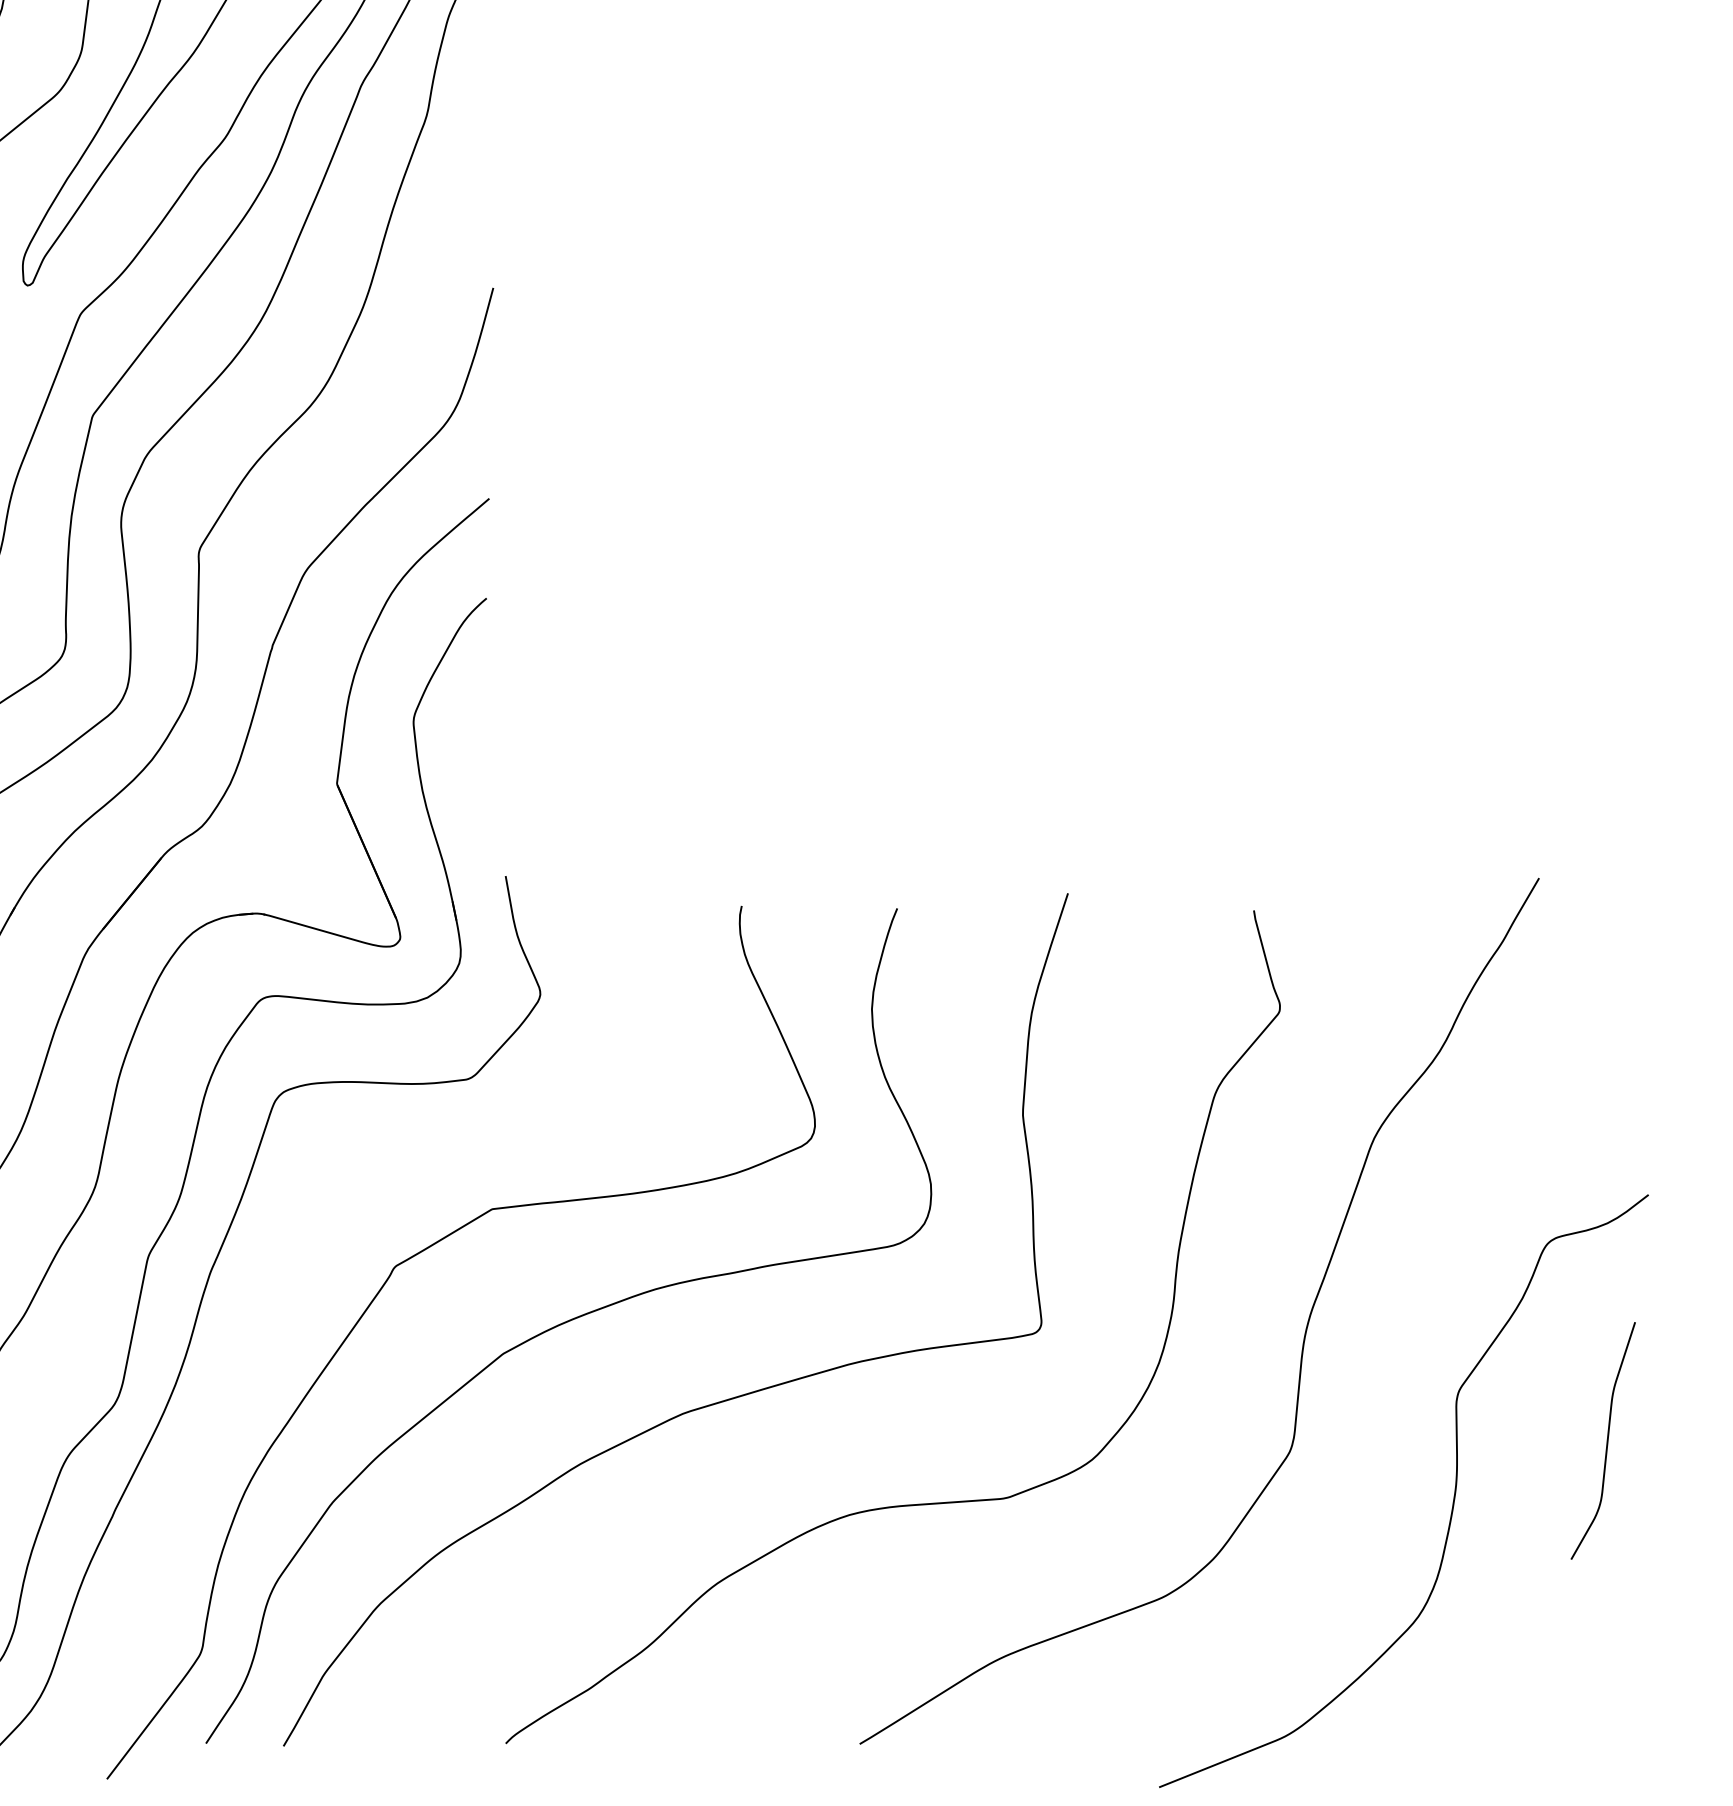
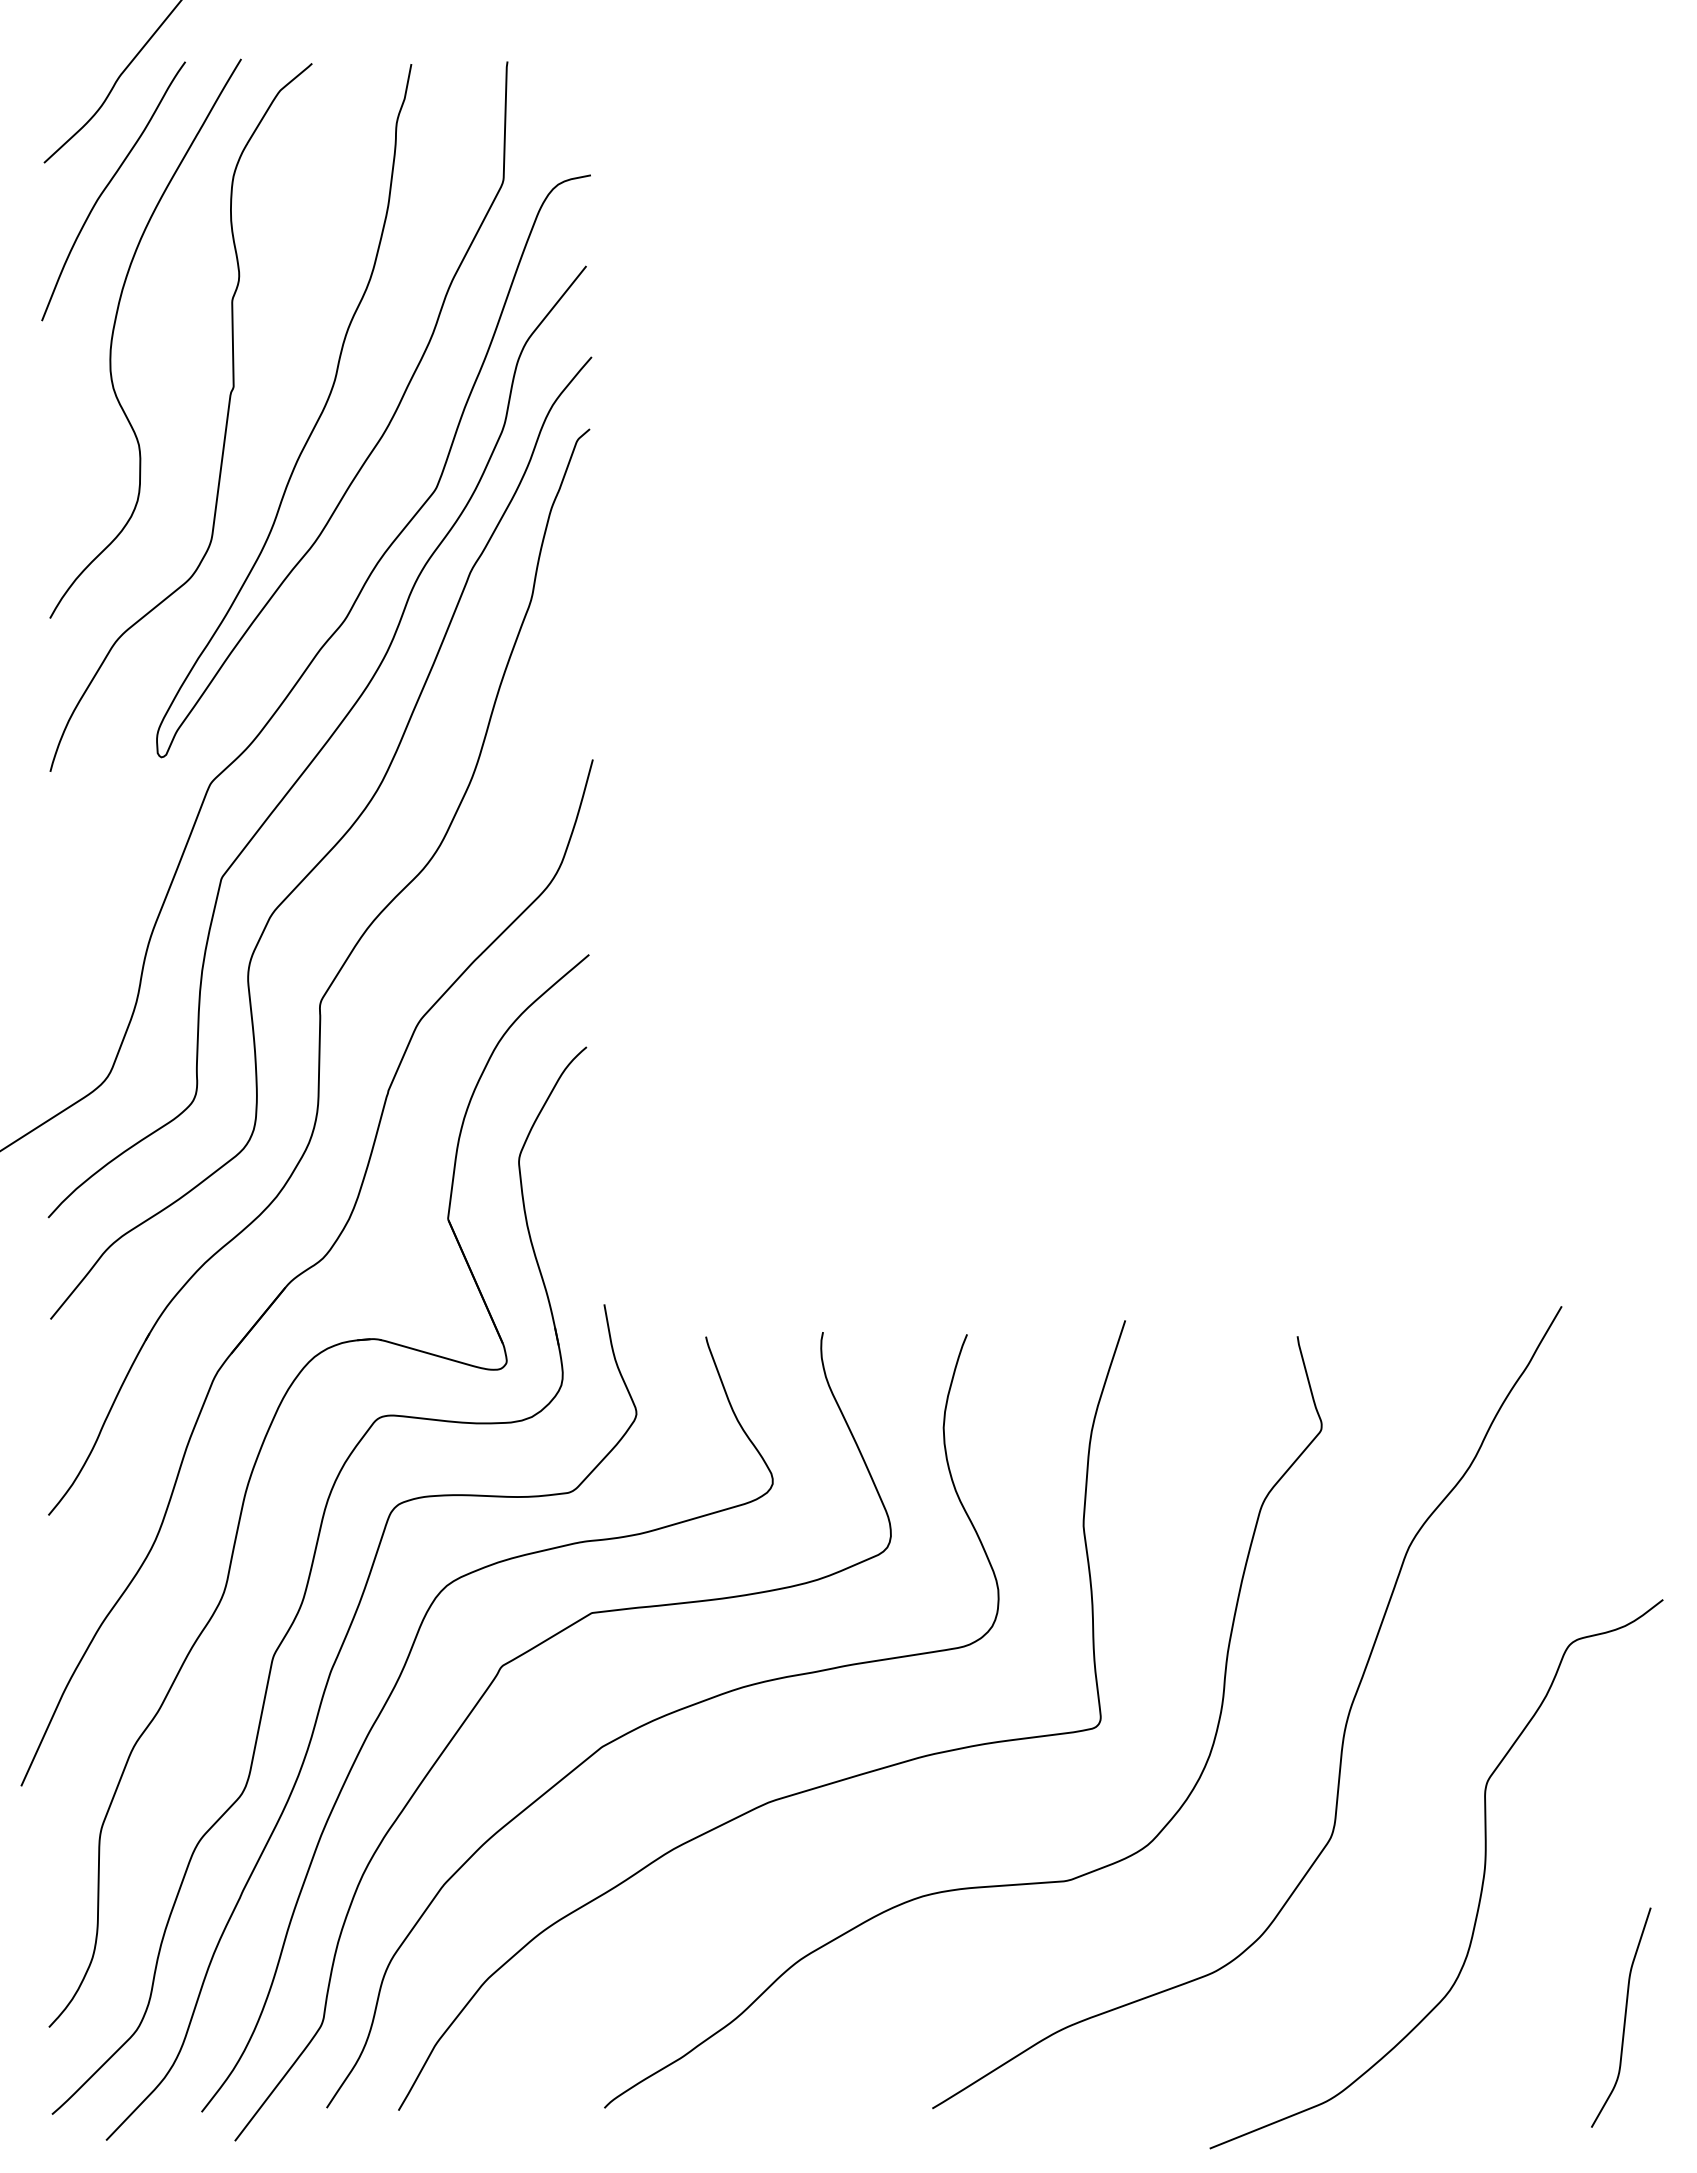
curve: (284, 1280) -> (399, 1679), added
curve: (1606, 1440) -> (1624, 2017), moved

